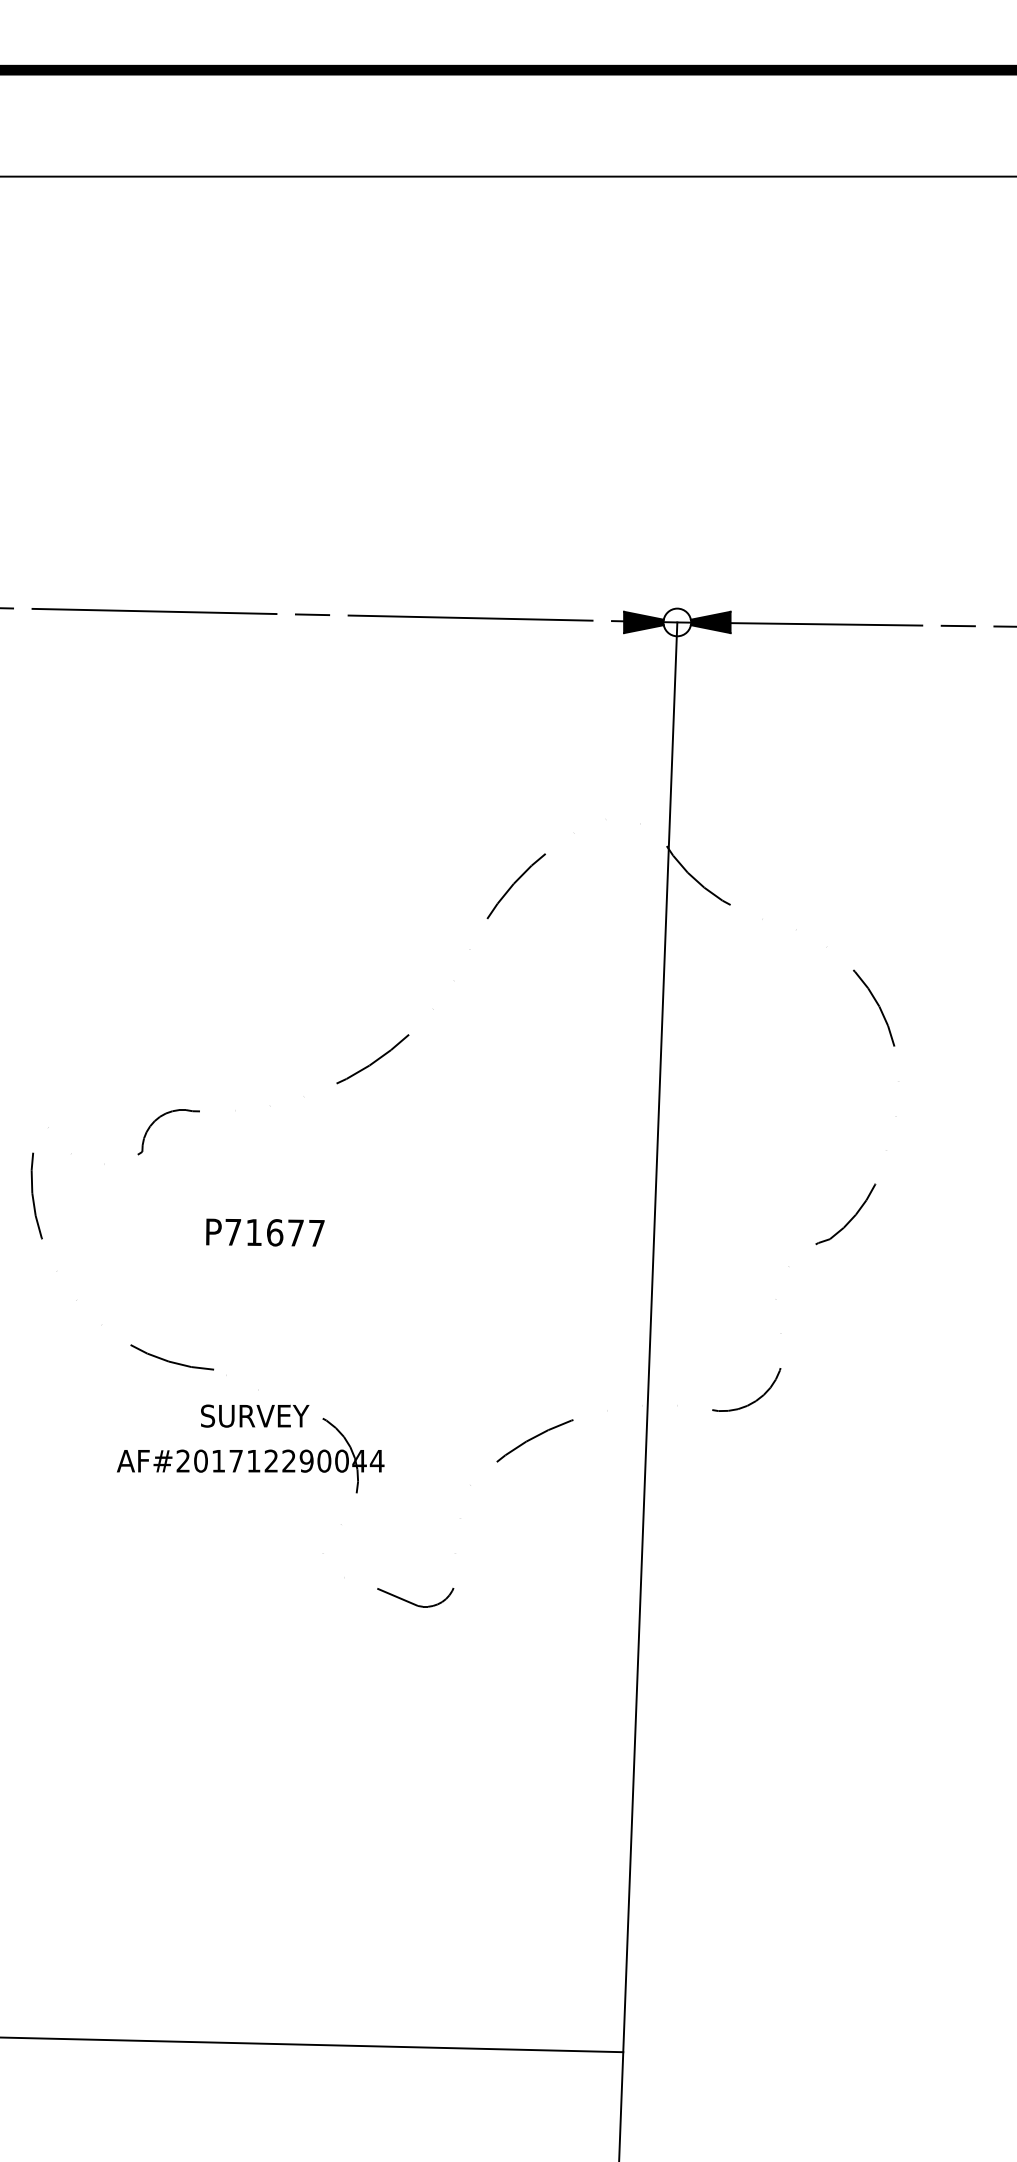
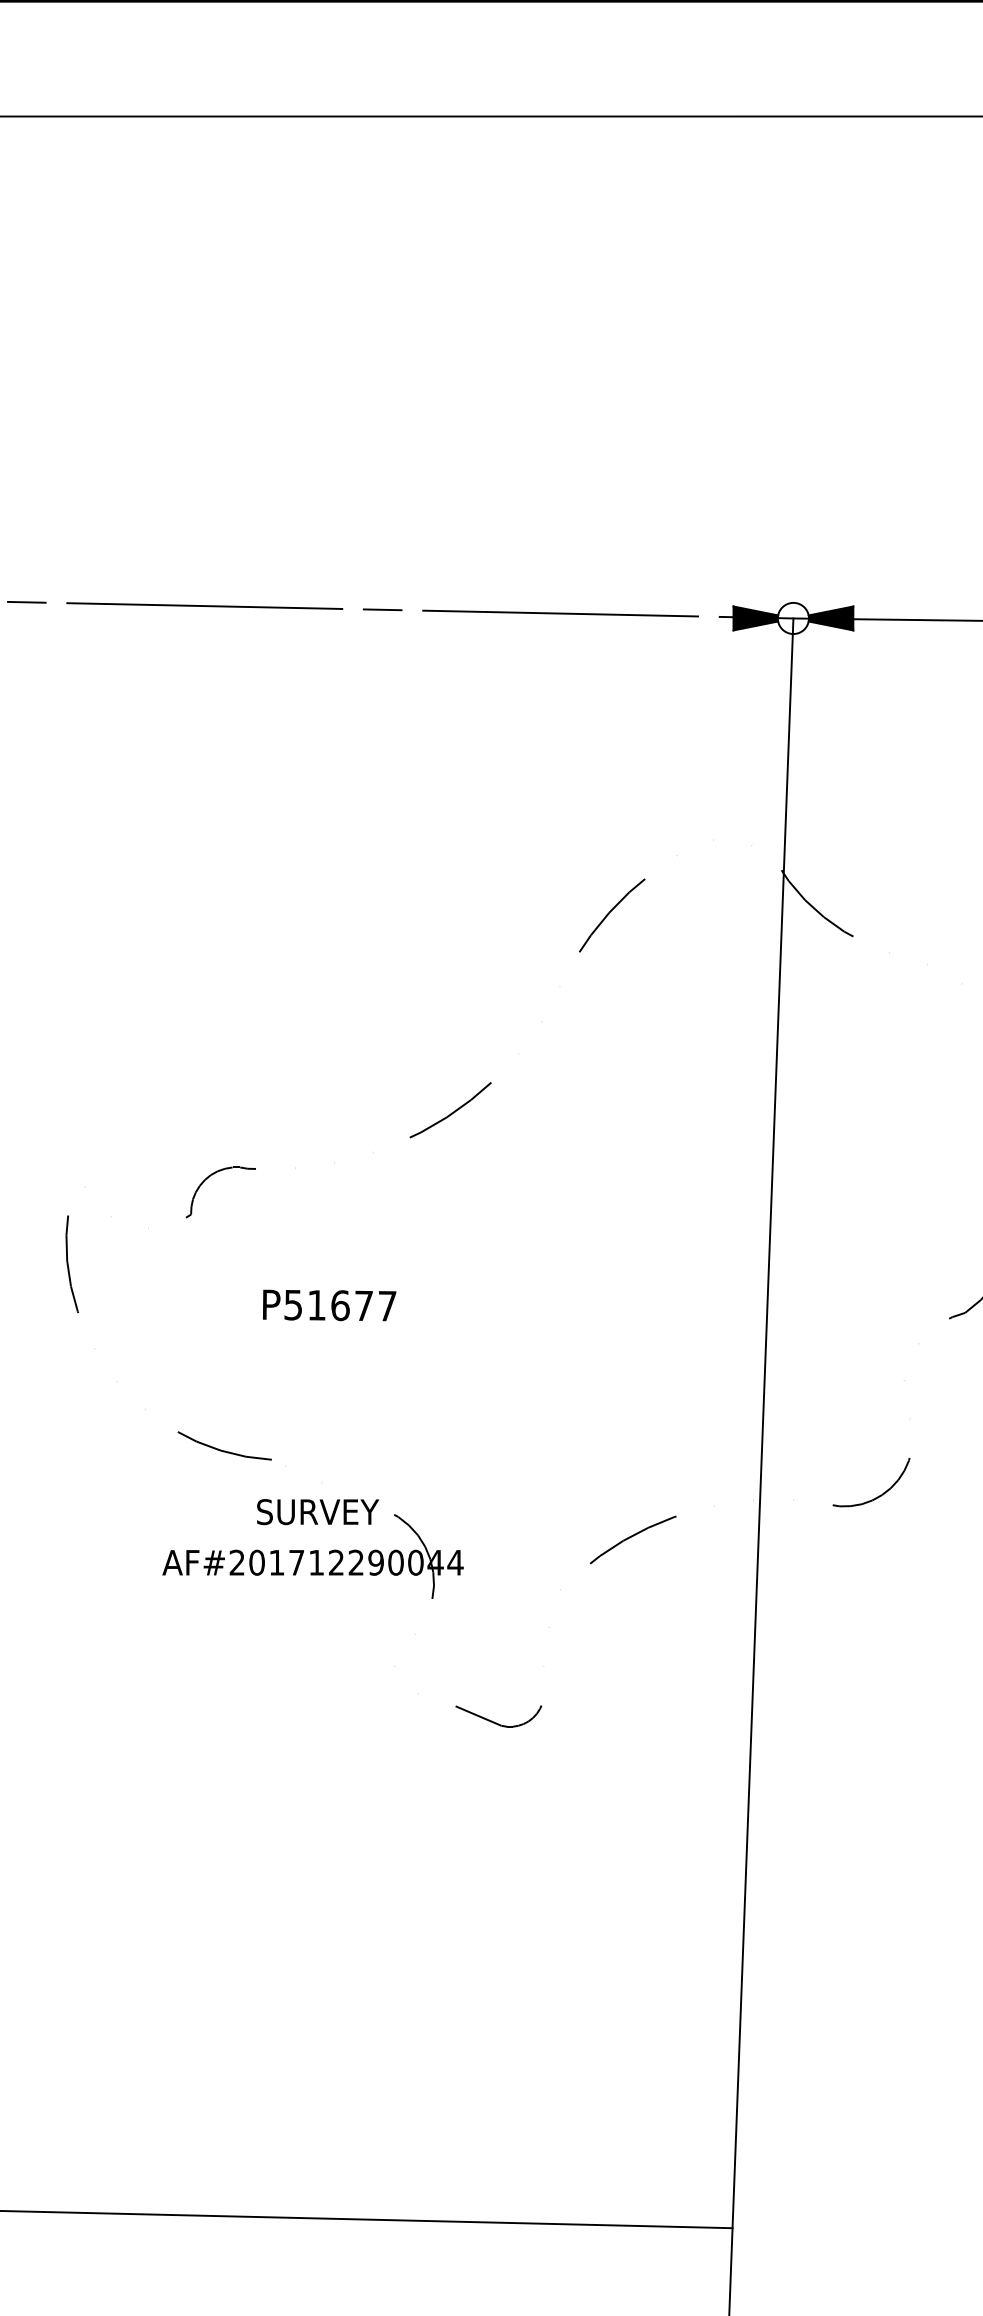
text: (233, 1232) -> (293, 1305), P71677 -> P51677

